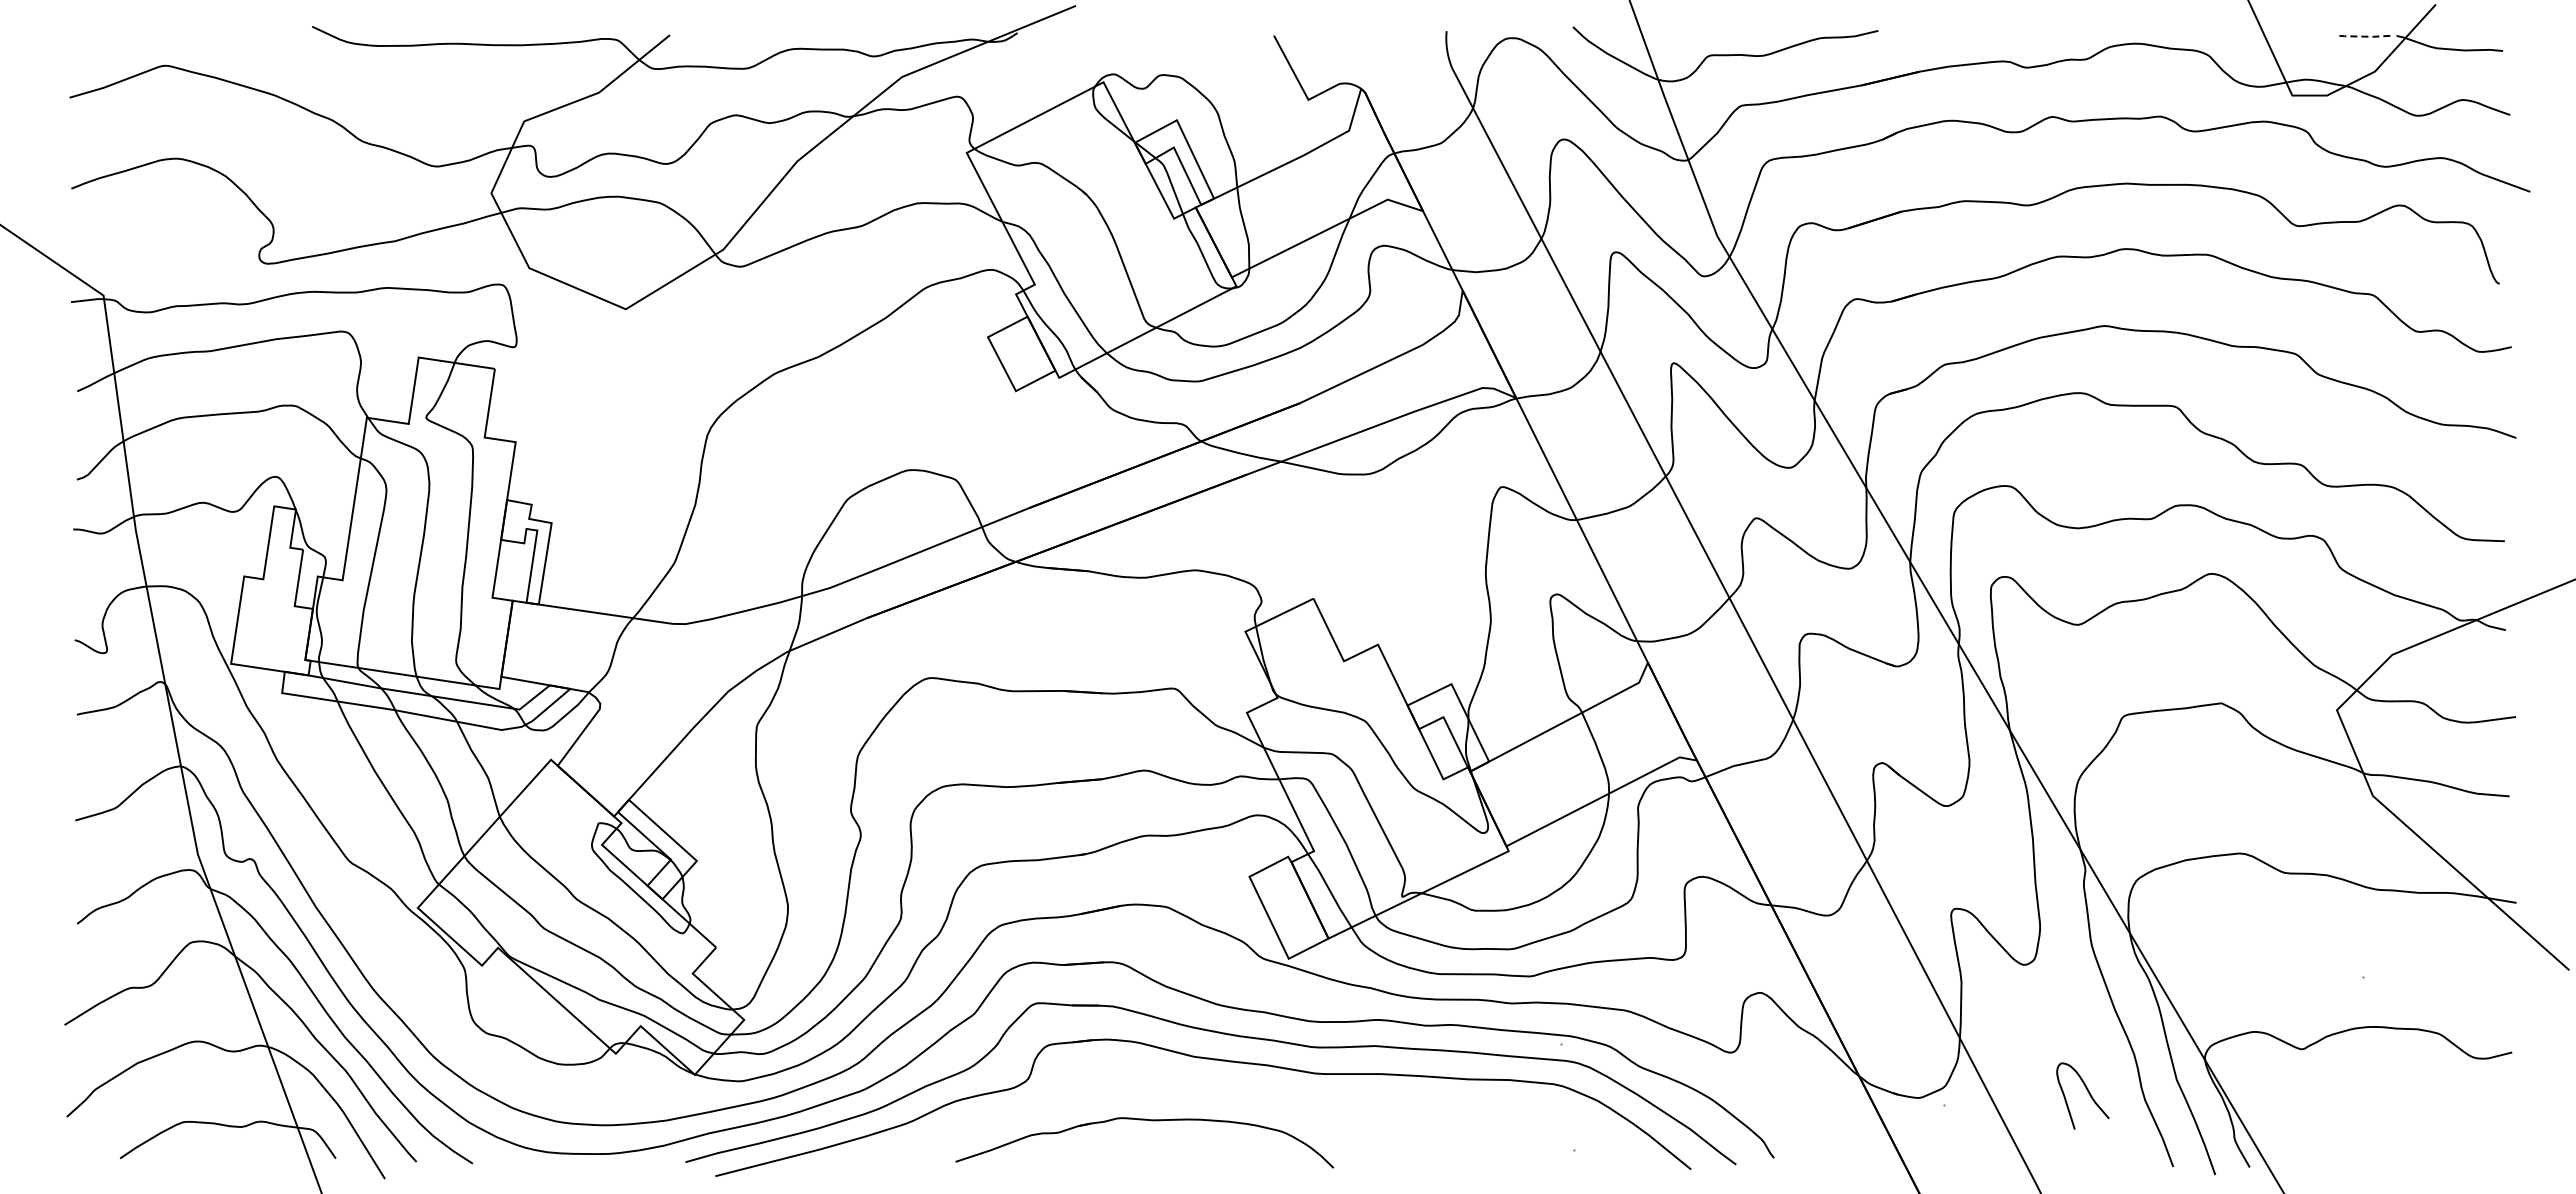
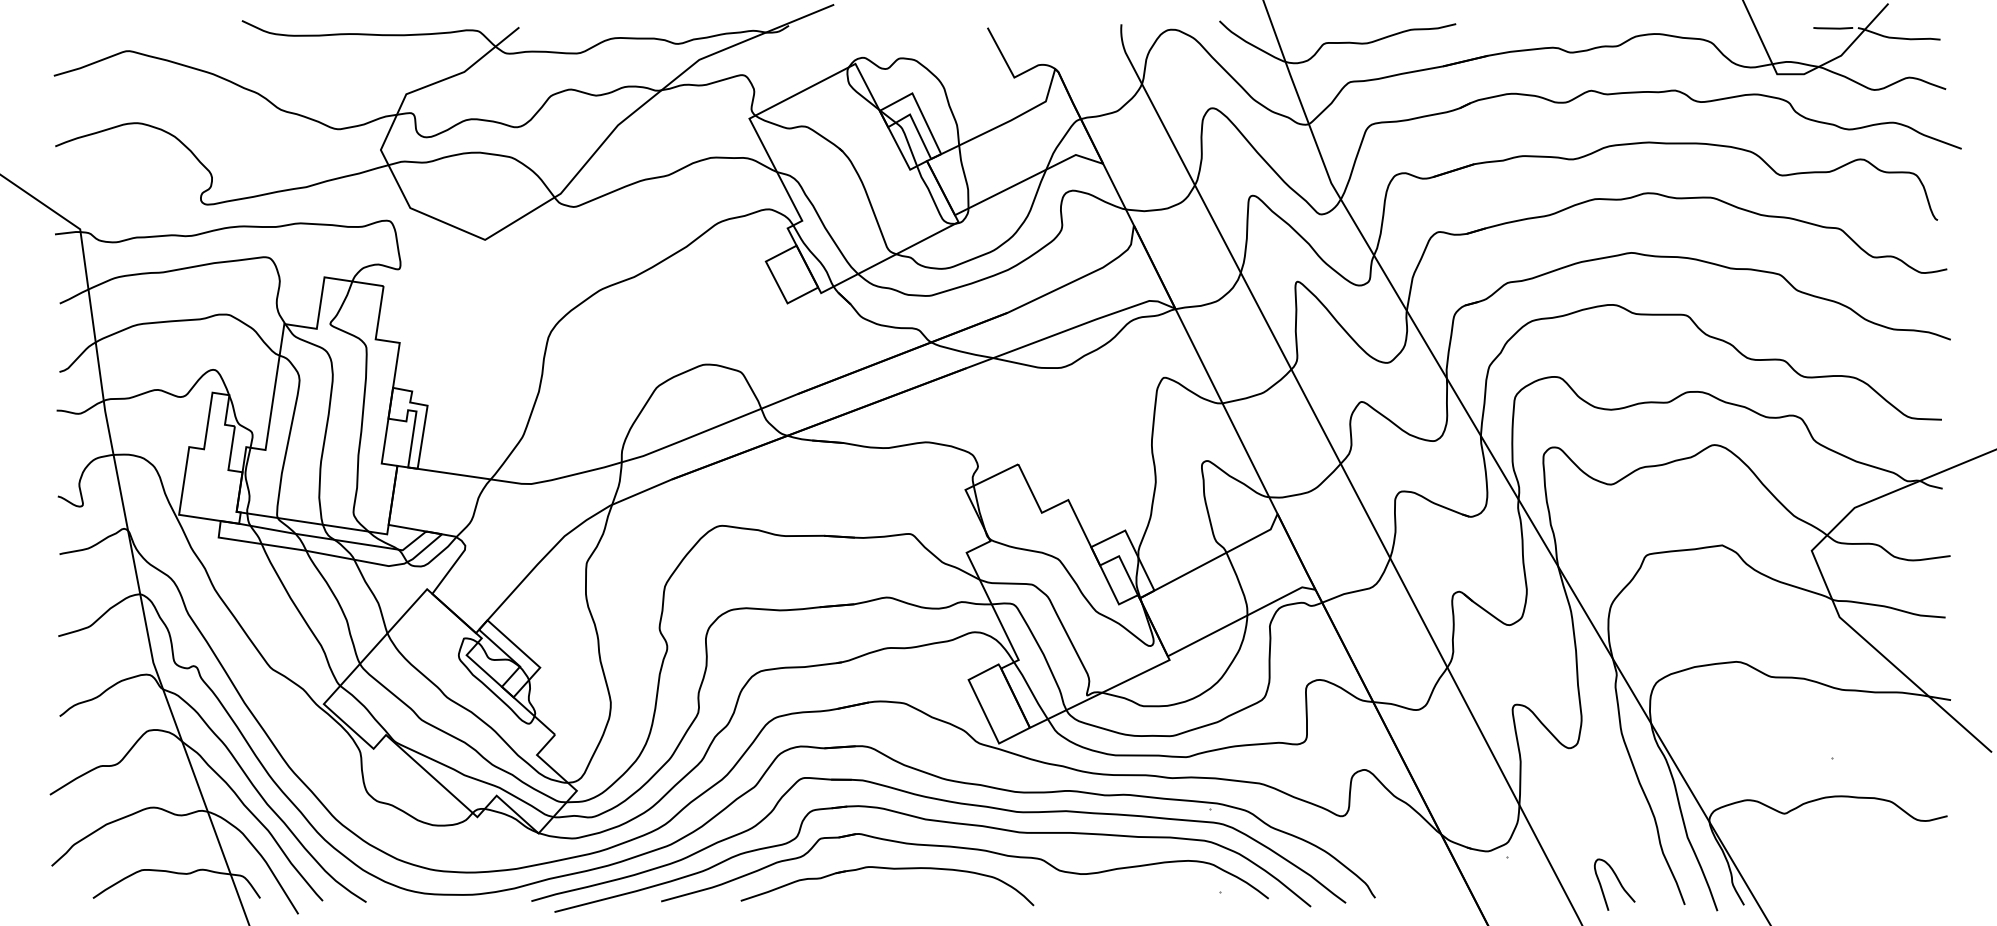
line: (2364, 36) -> (1833, 28), dashed -> solid
curve: (2088, 1093) -> (1619, 882), moved
part: (1248, 1095) -> (967, 849), added

